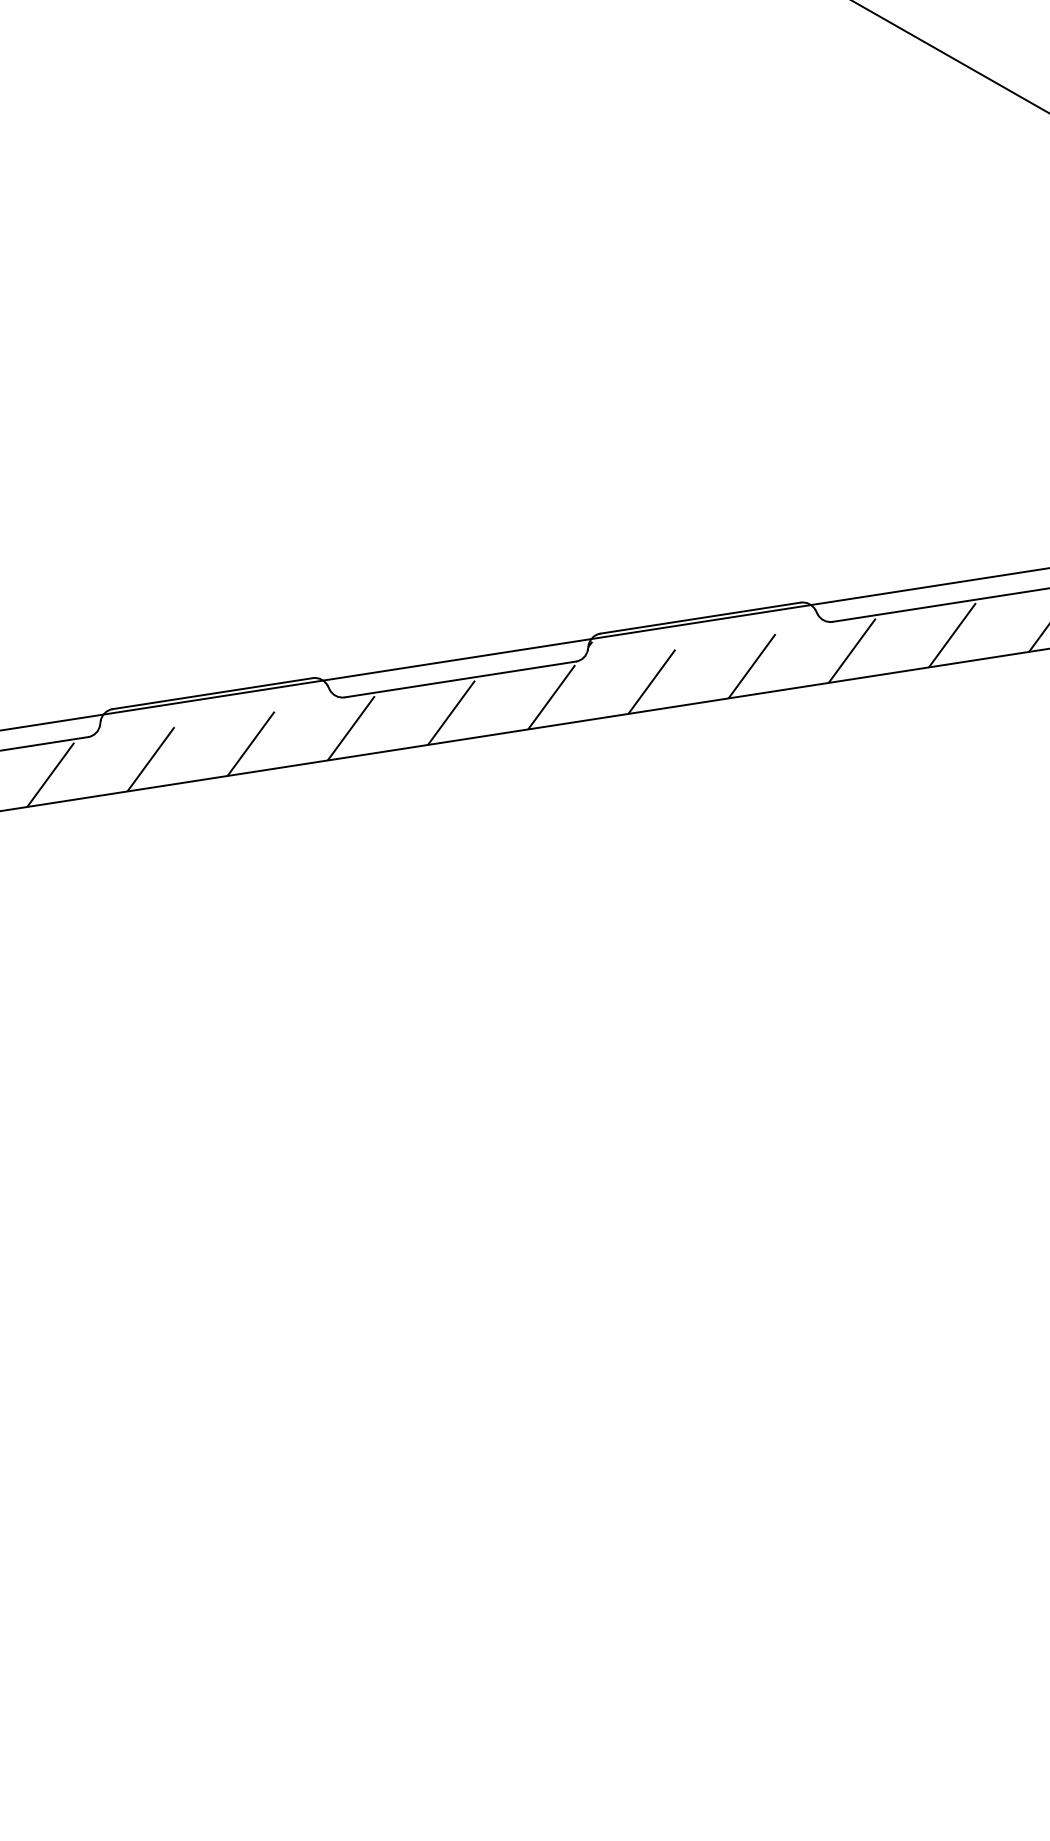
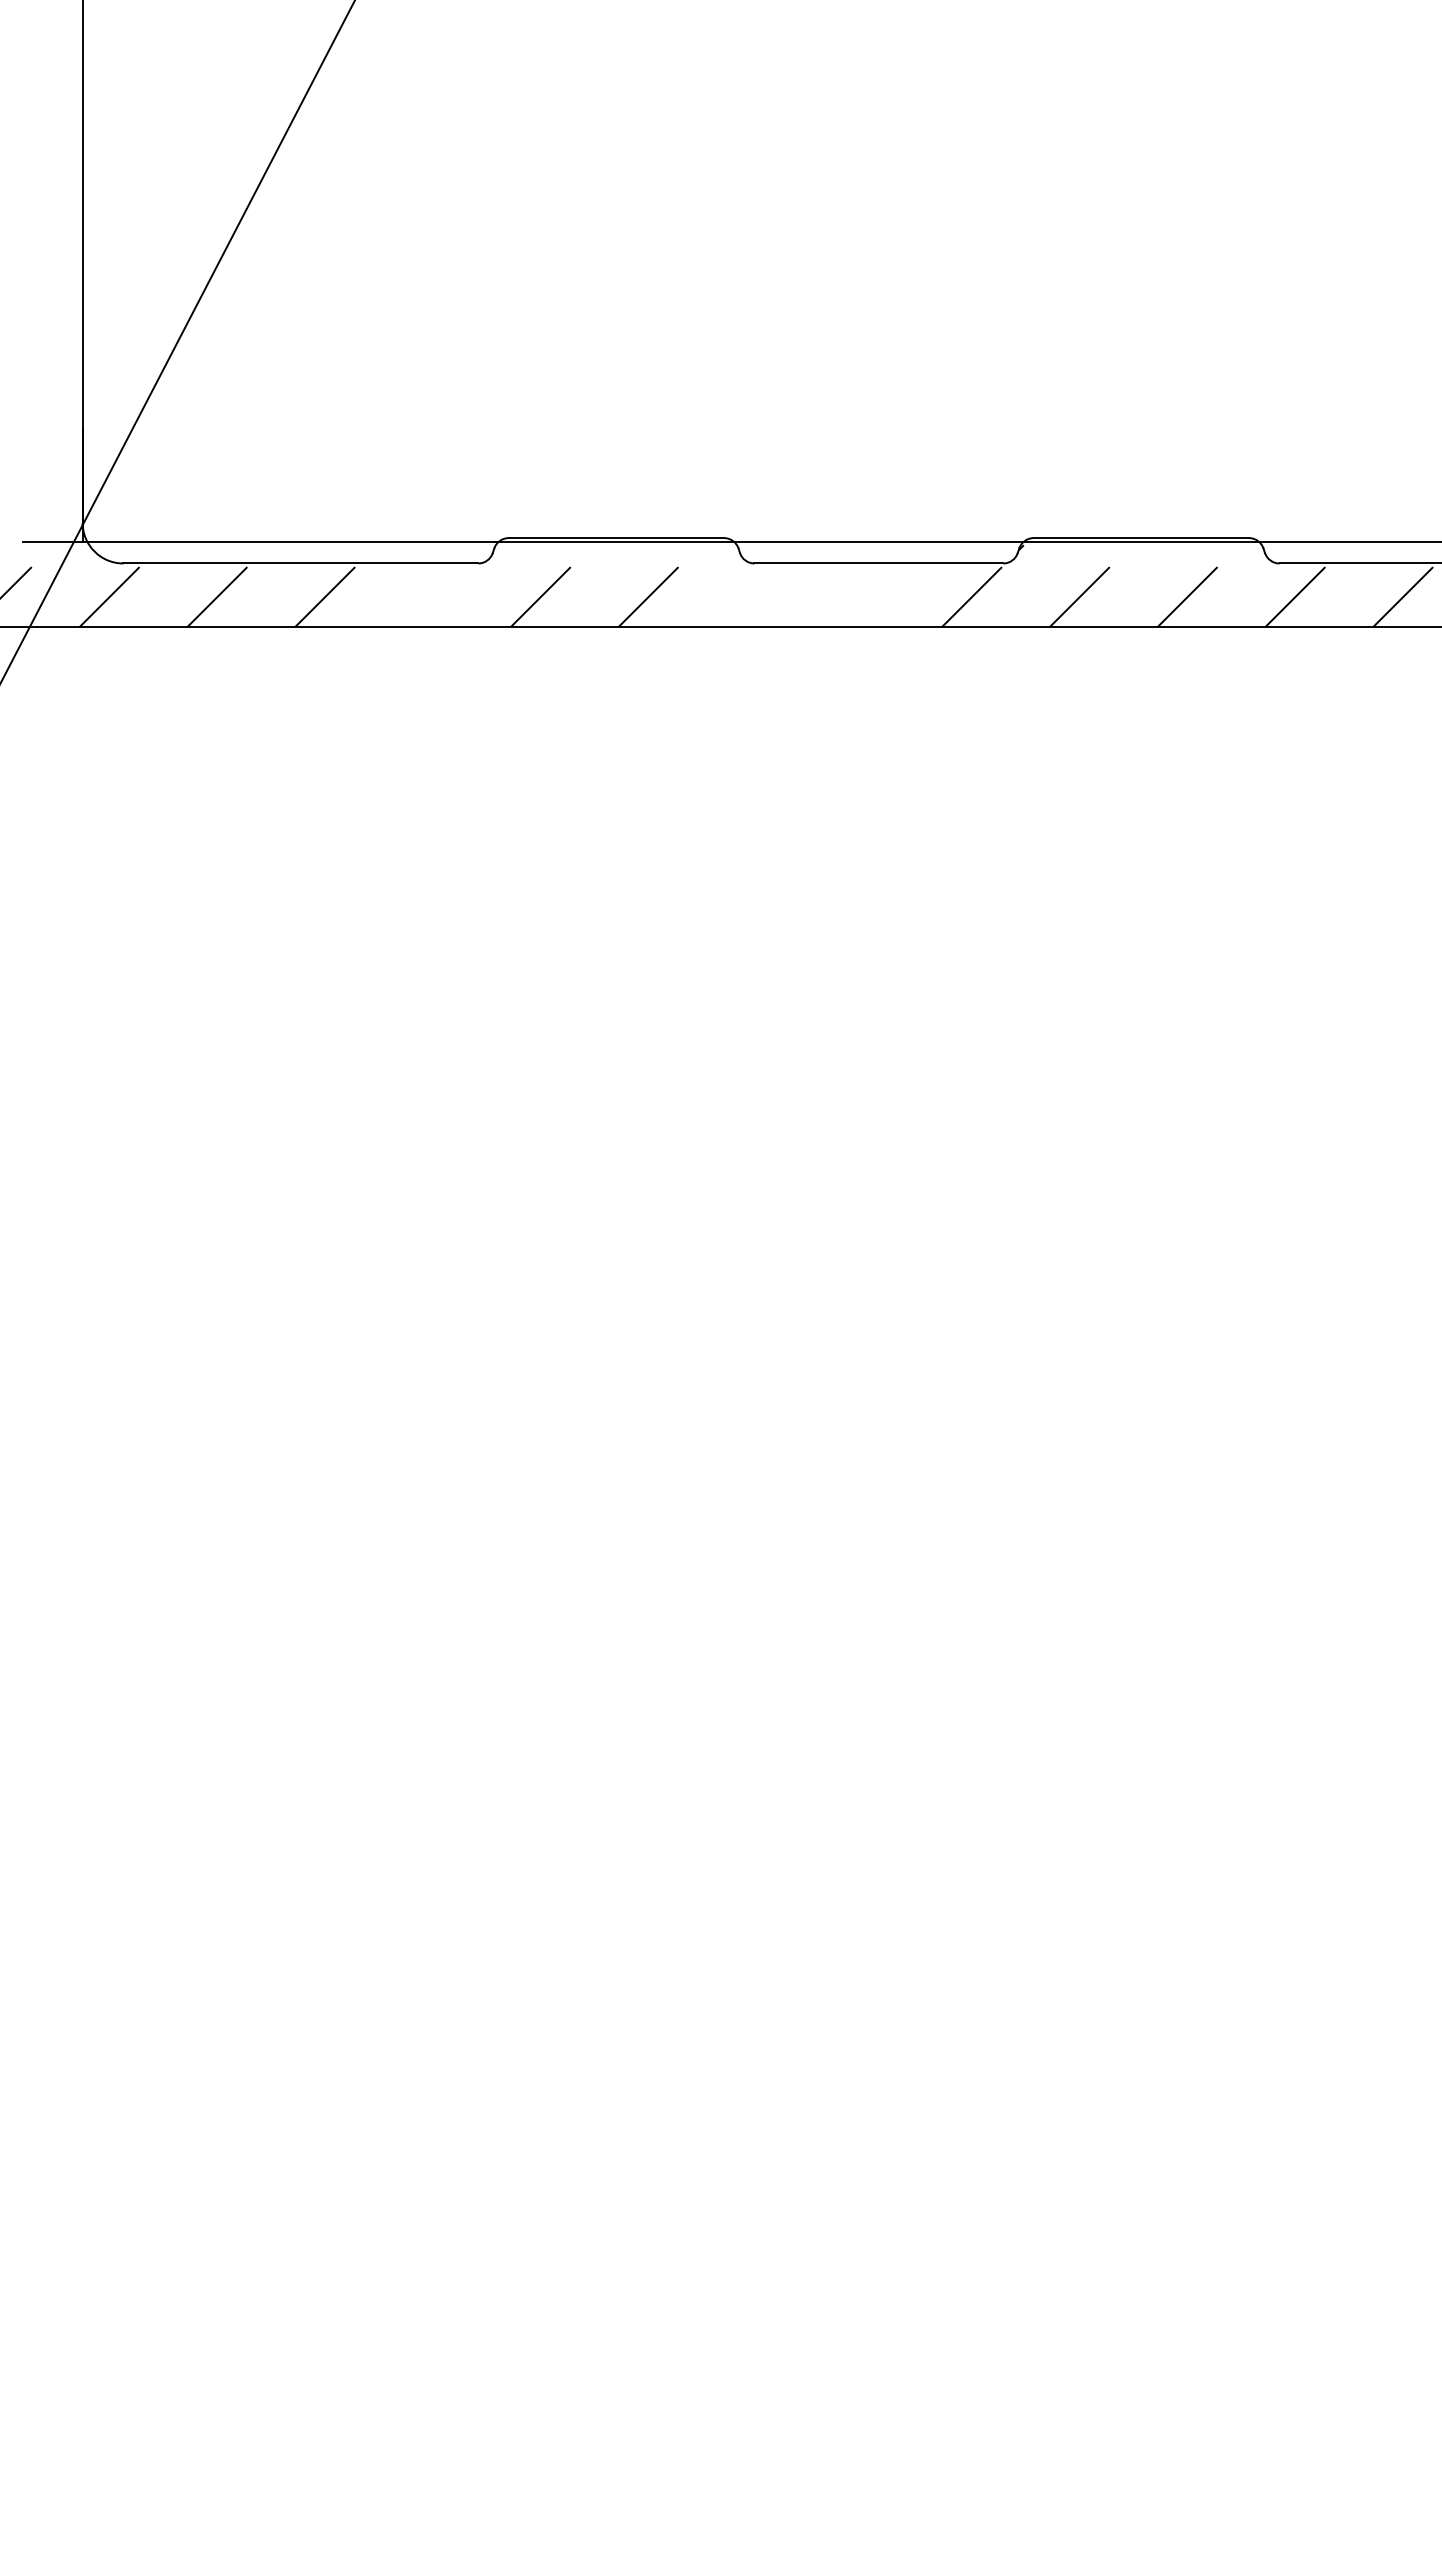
line: (452, 711) -> (865, 595), removed
line: (352, 726) -> (757, 595), removed
line: (51, 773) -> (434, 595), removed

